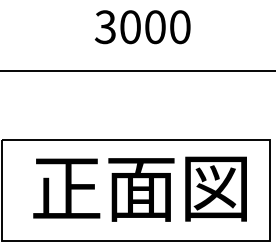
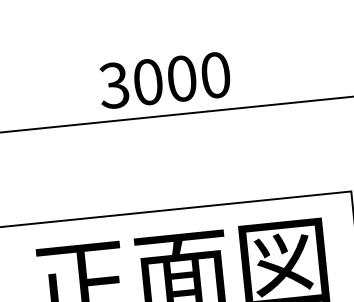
text: (142, 27) -> (164, 80), moved

